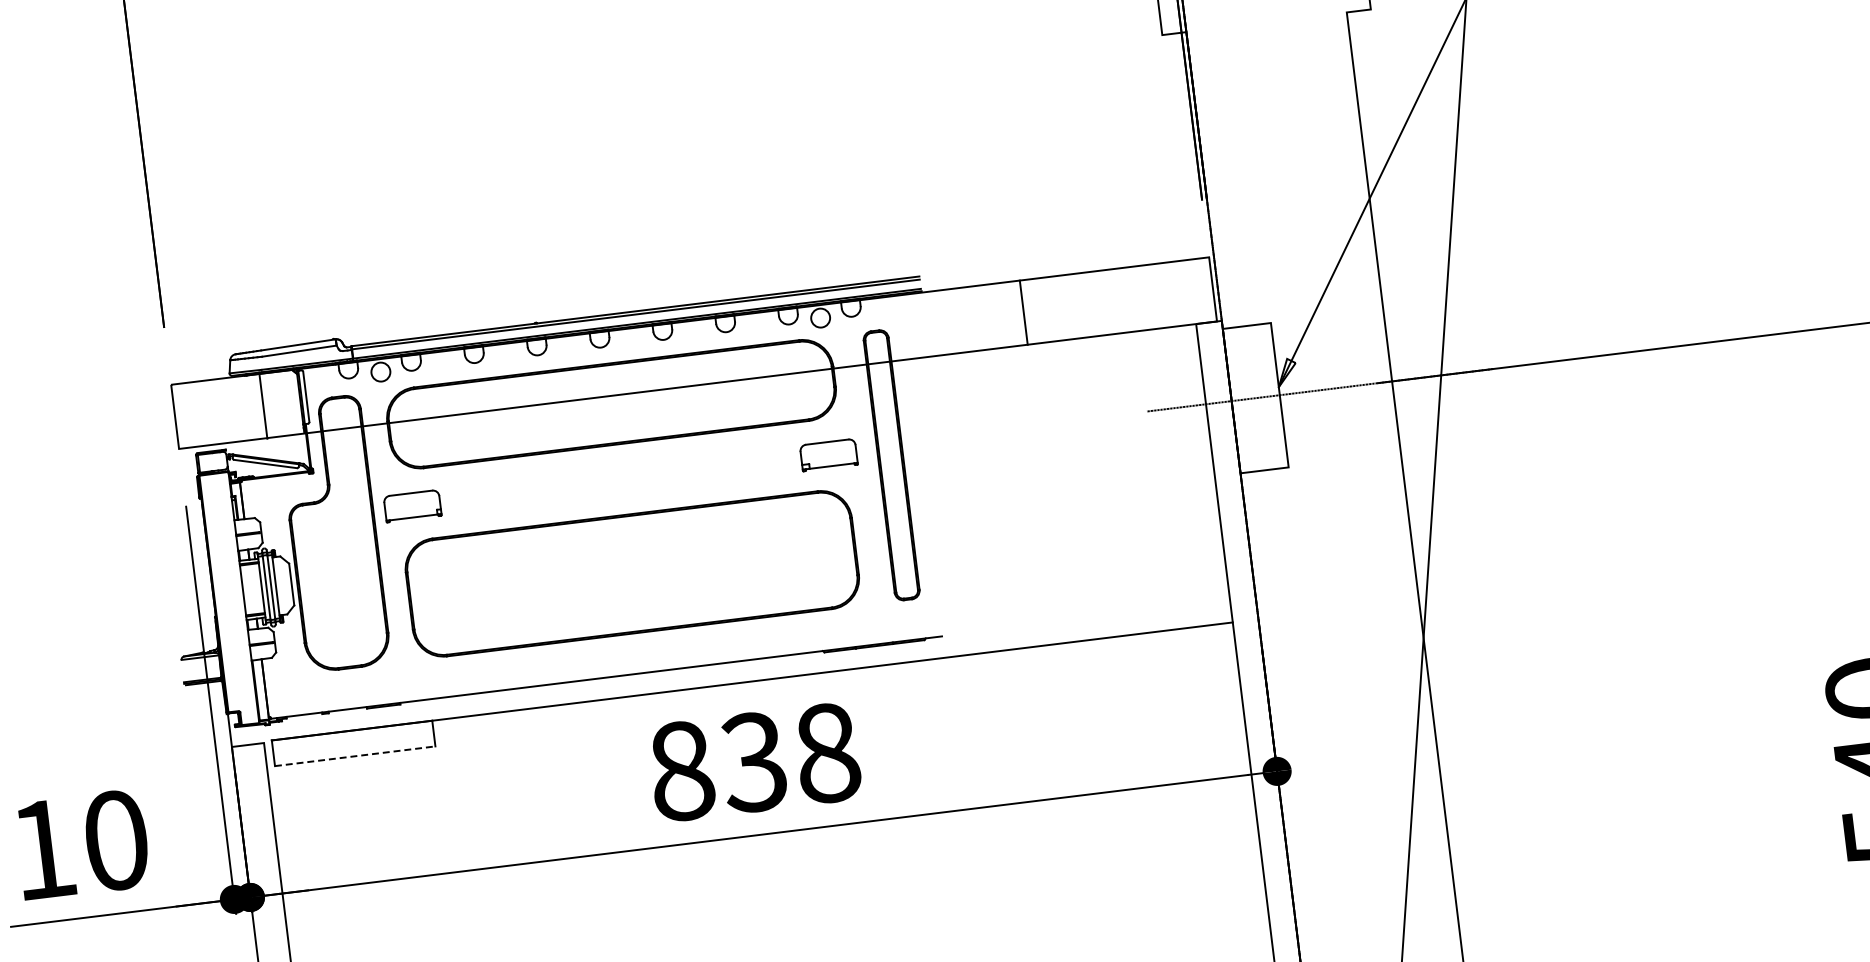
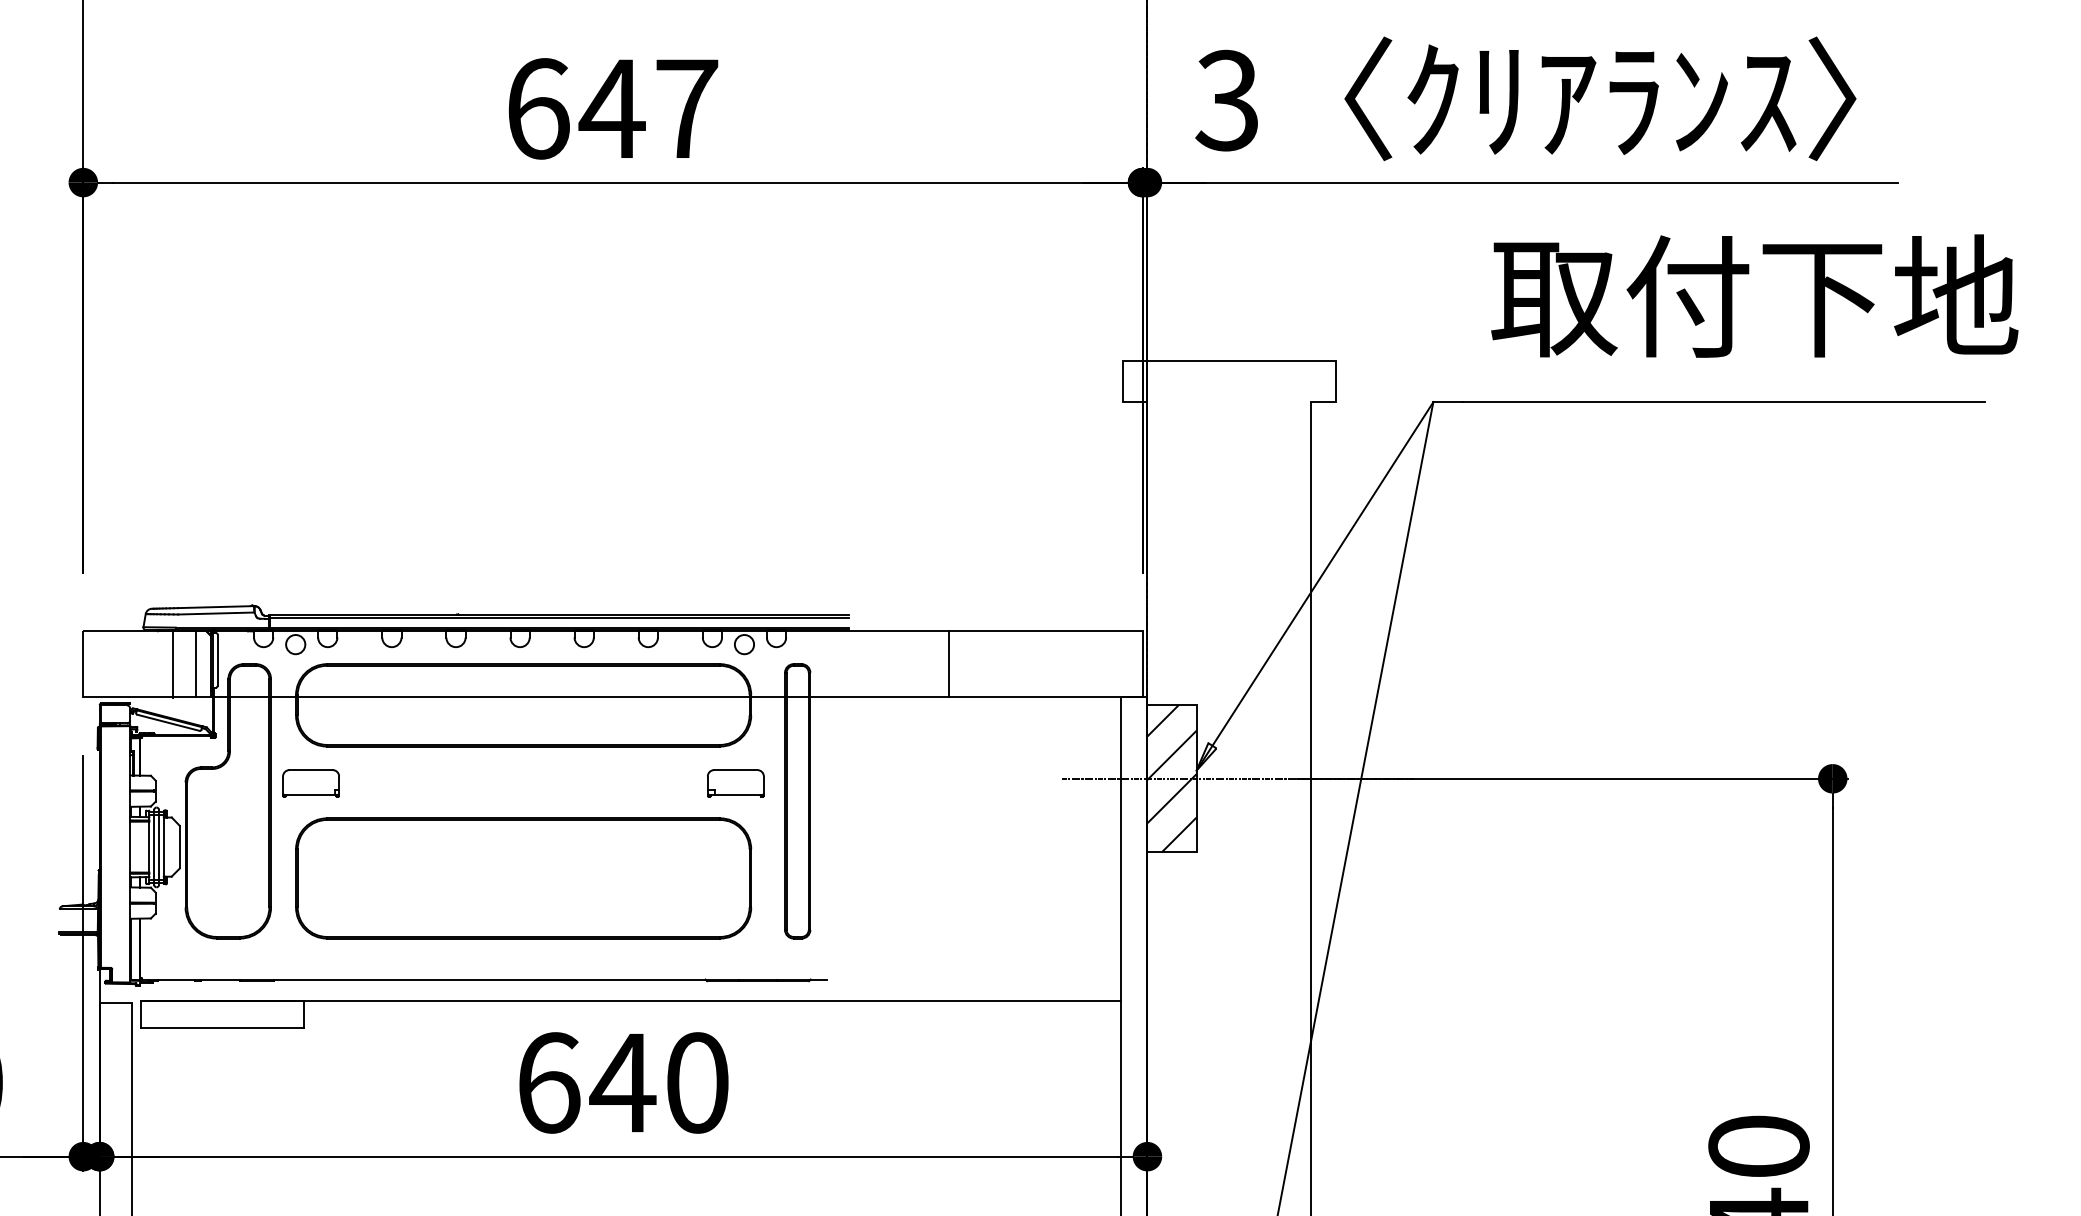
hatch: (1255, 397) -> (1171, 778), added
line: (285, 402) -> (196, 663), added
line: (355, 756) -> (222, 1027), dashed -> solid
text: (754, 761) -> (623, 1082), 838 -> 640

